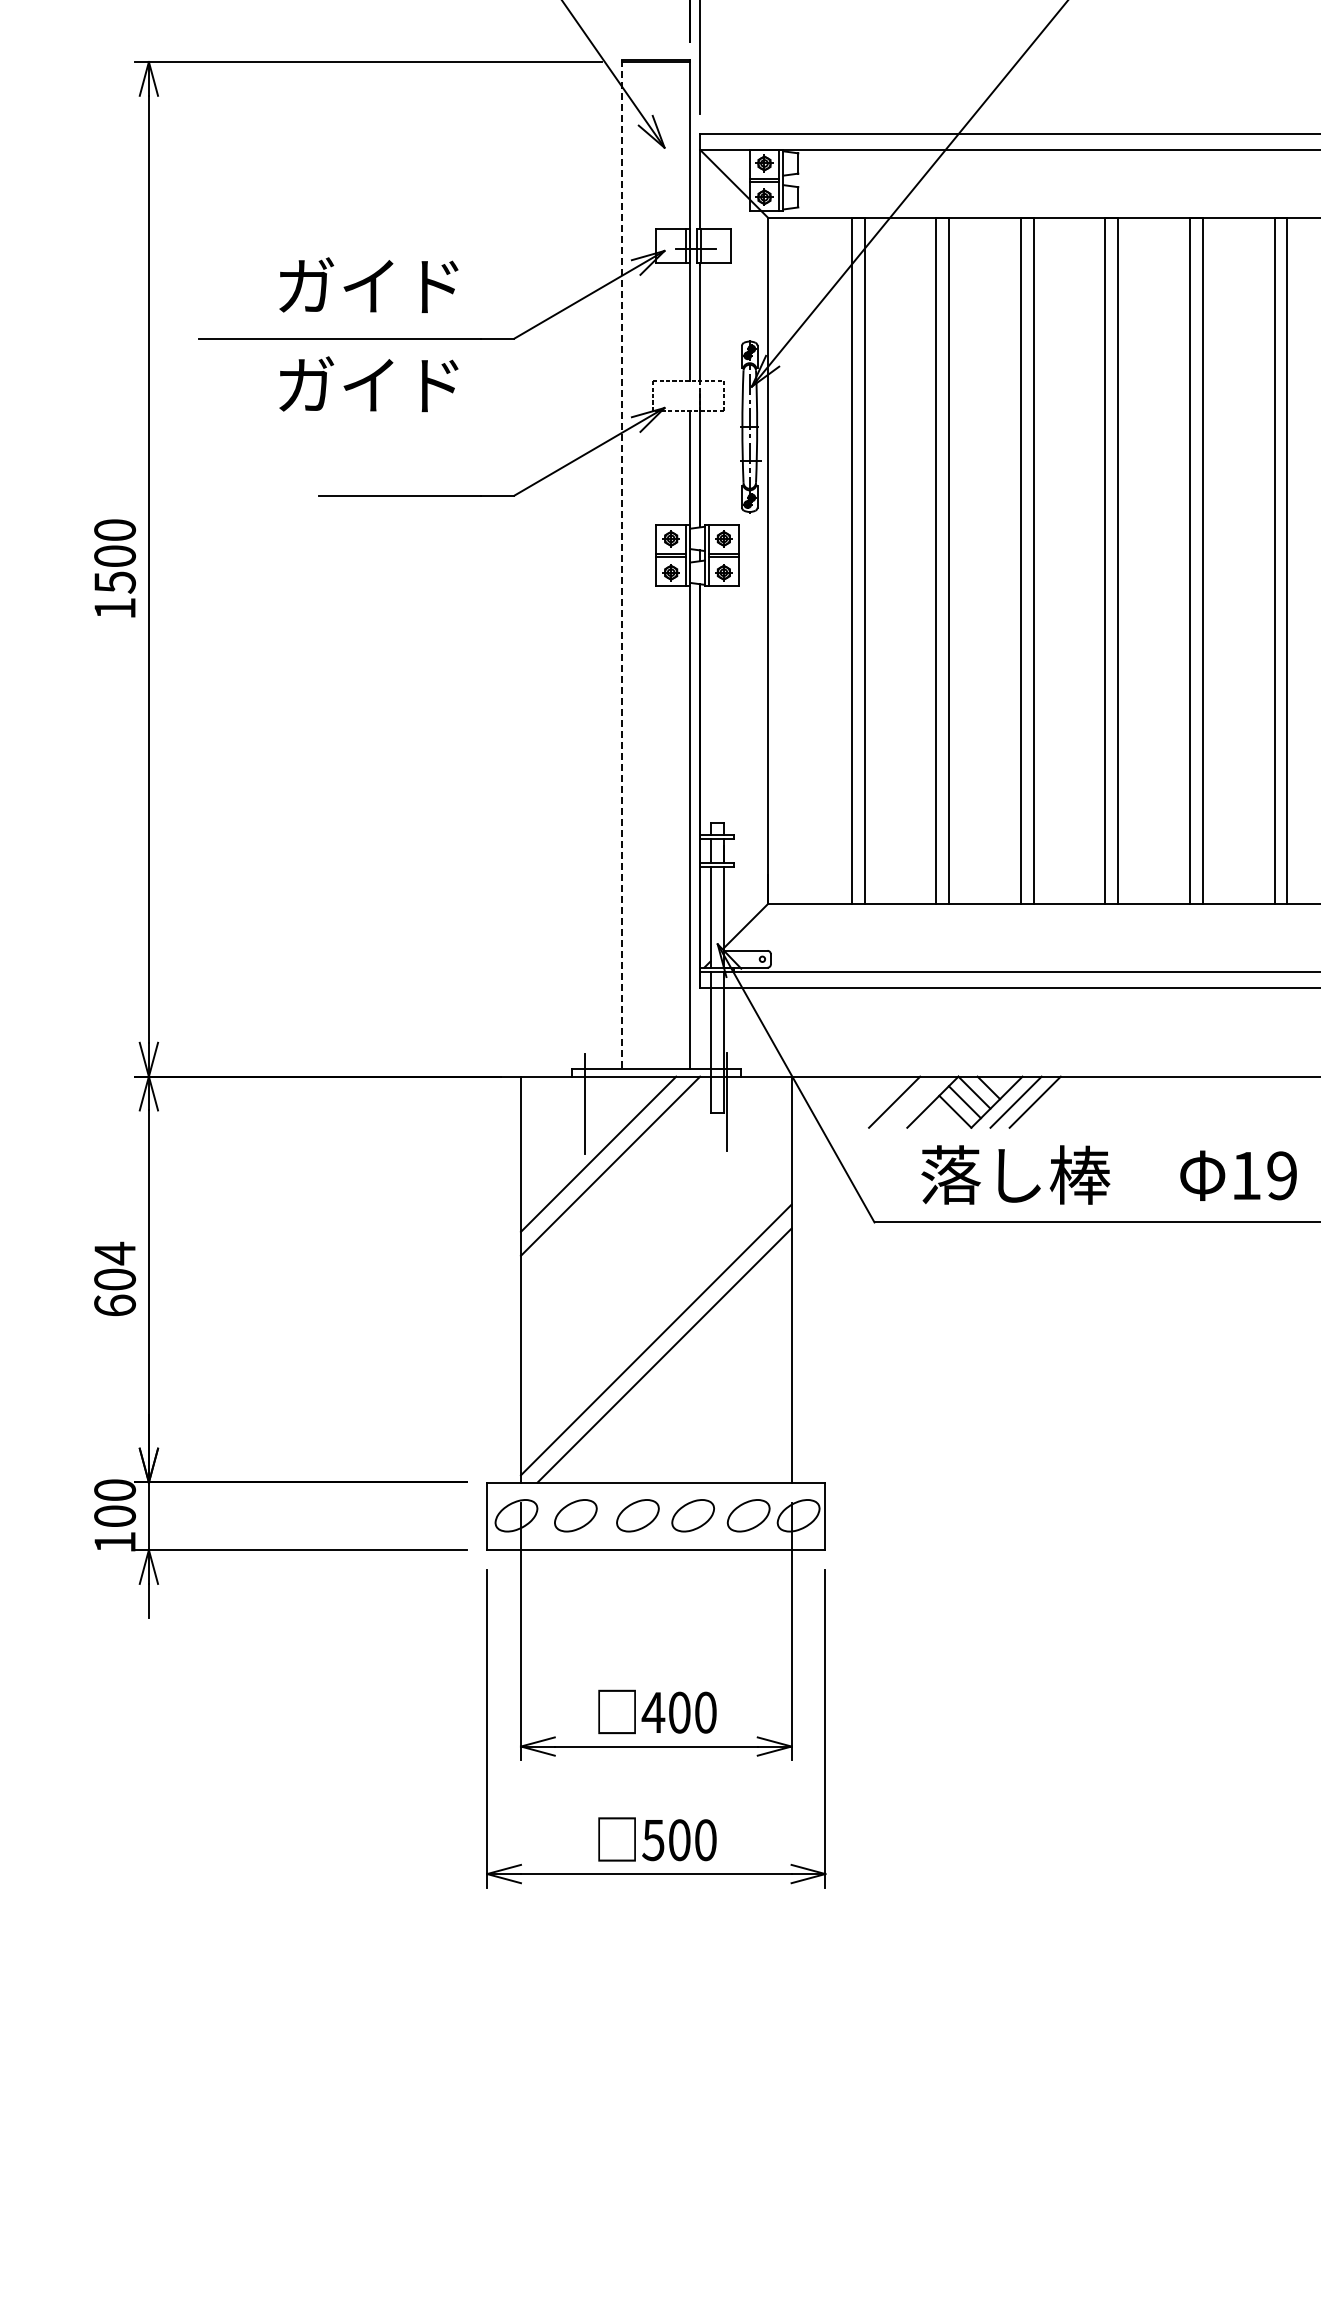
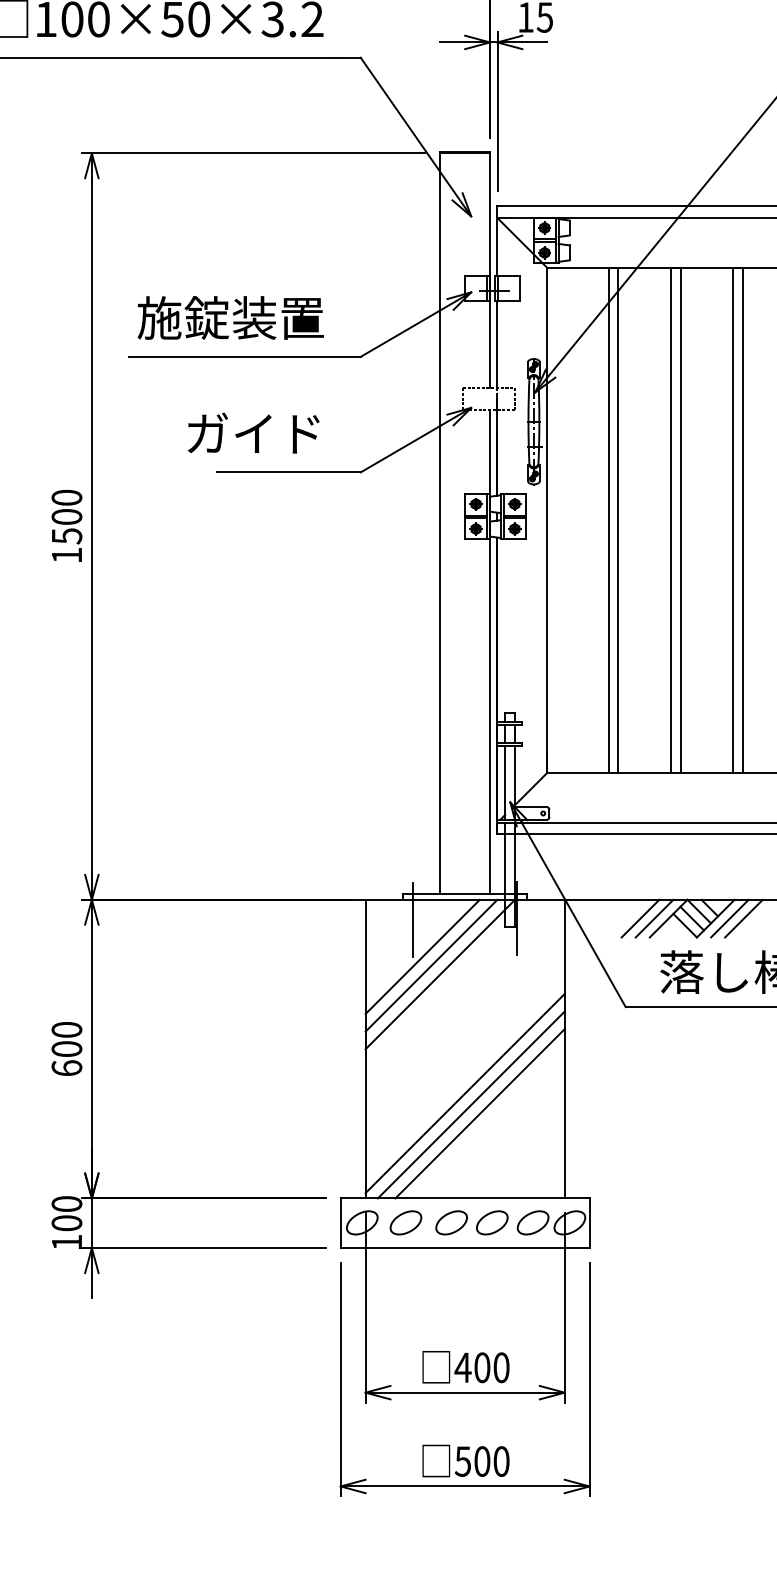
text: (337, 285) -> (230, 317), ガイド -> 施錠装置
text: (368, 384) -> (253, 433), moved
line: (622, 564) -> (440, 523), dashed -> solid
line: (913, 1101) -> (654, 918), added
line: (622, 1177) -> (440, 974), added
text: (115, 1253) -> (67, 1029), 604 -> 600
line: (676, 1367) -> (480, 1113), added

